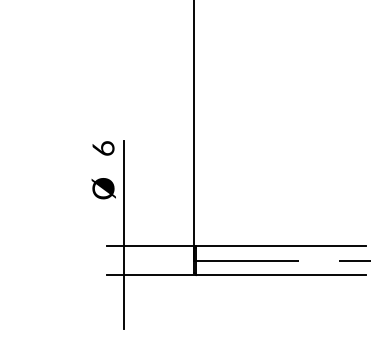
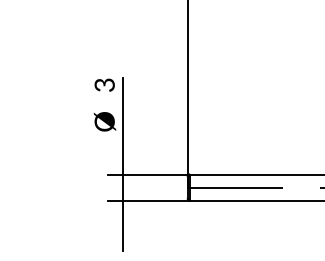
text: (103, 148) -> (104, 85), 6 -> 3

